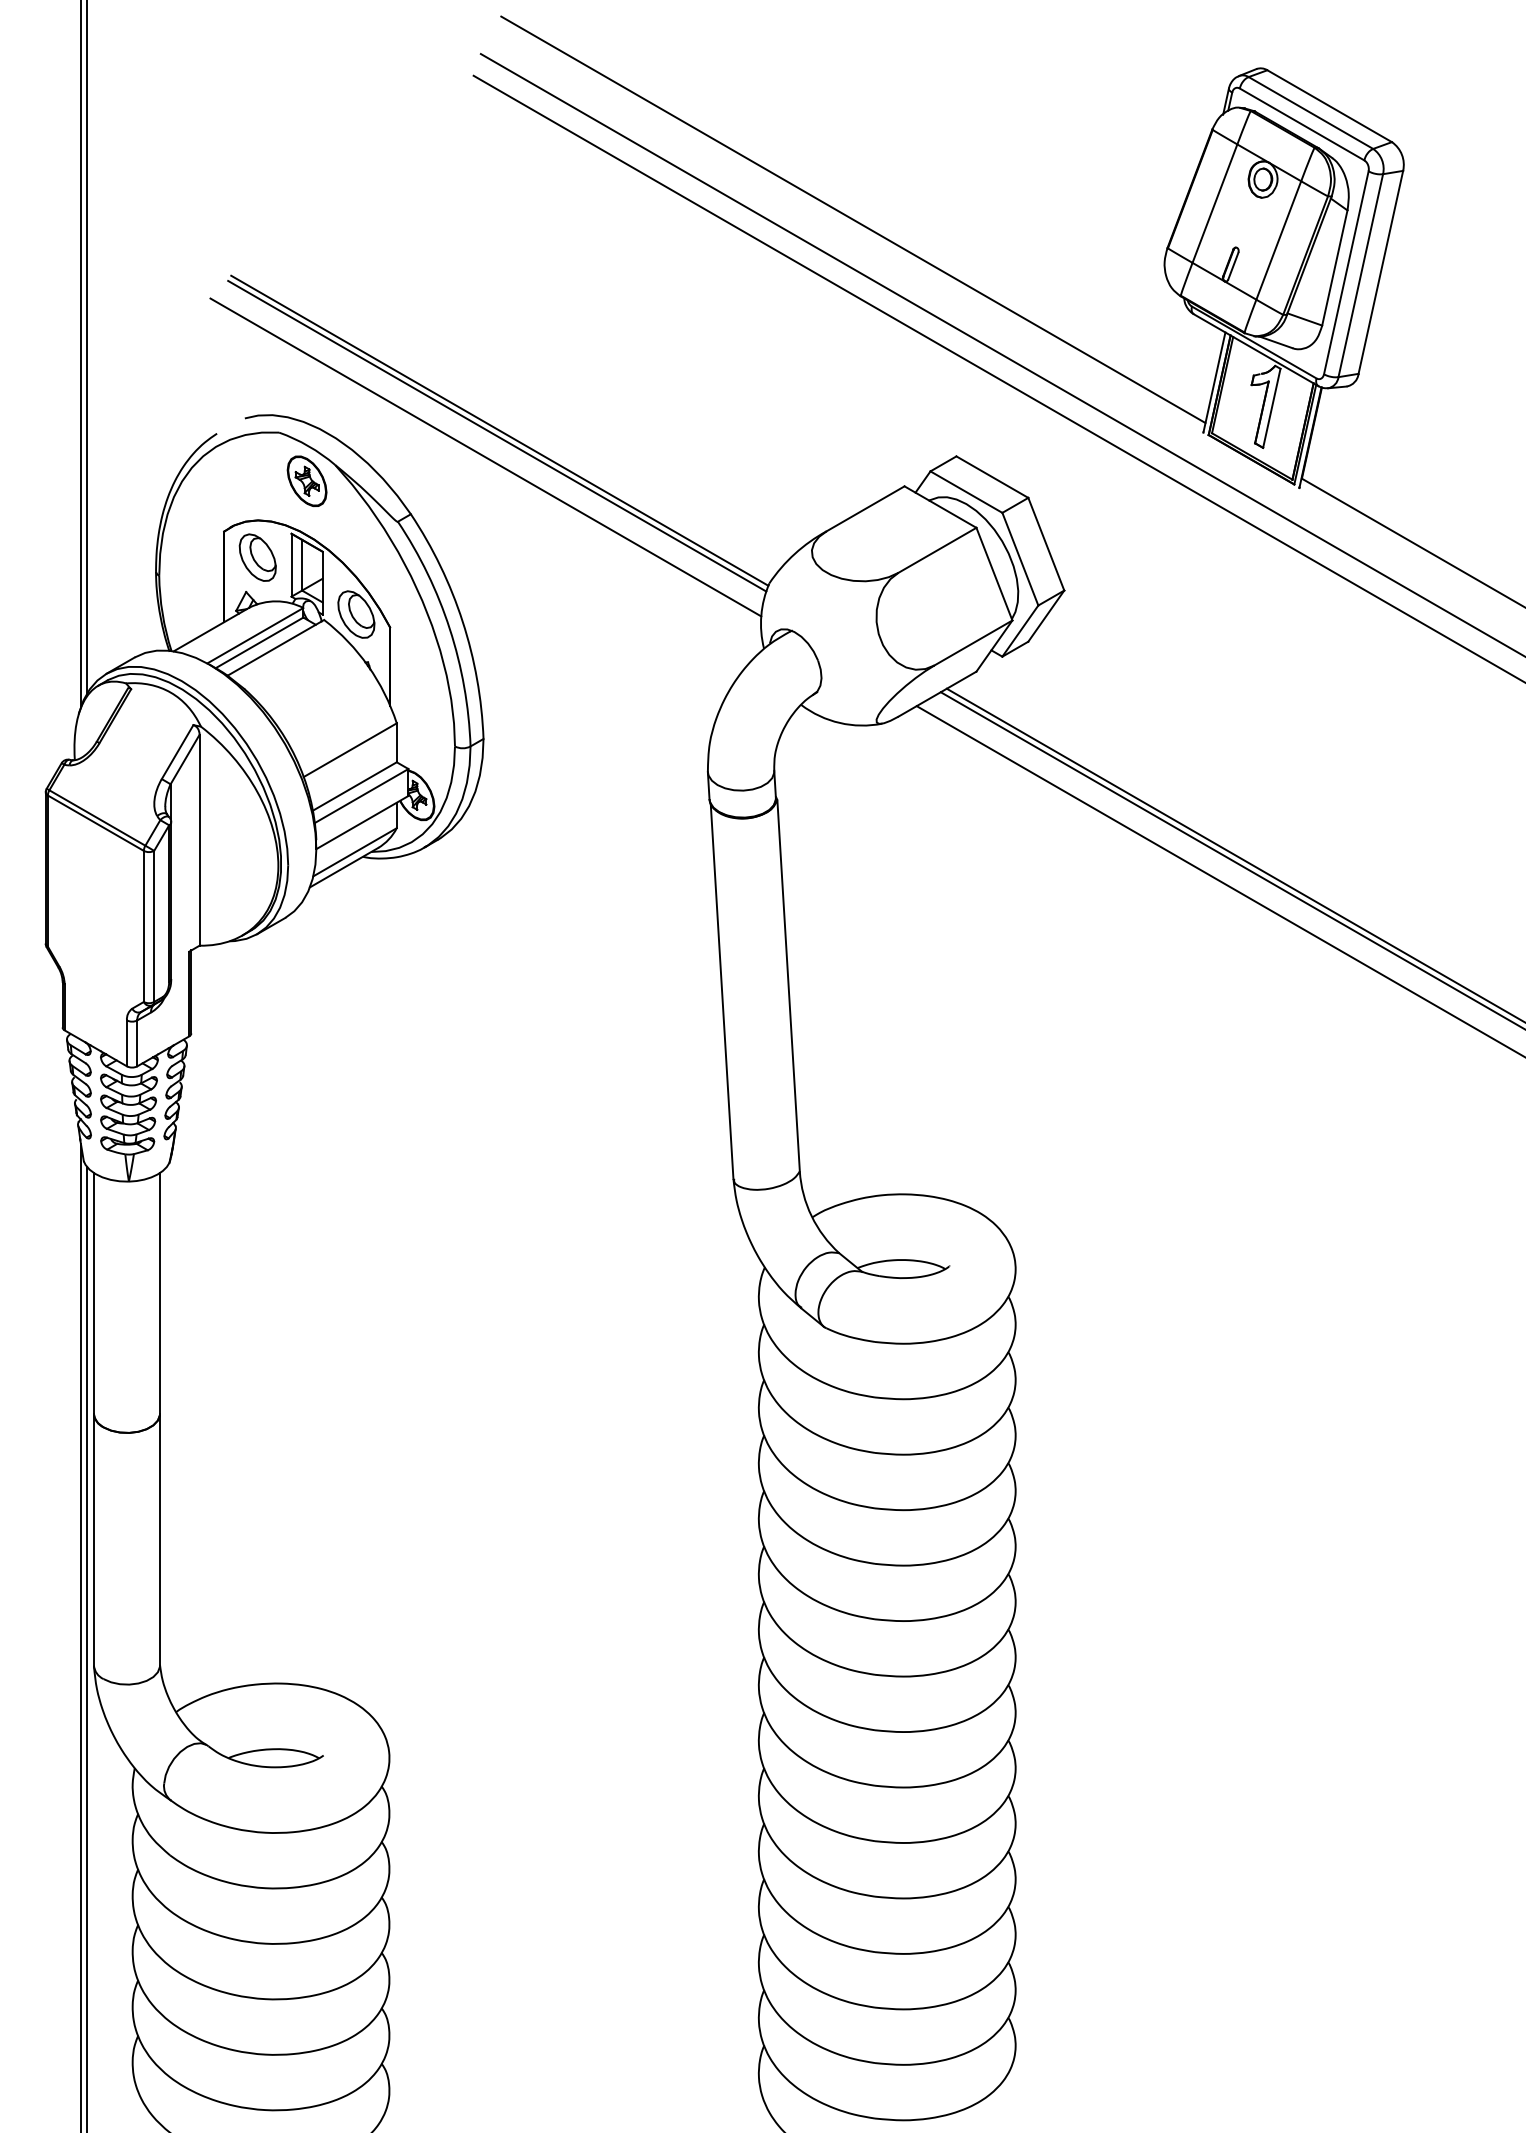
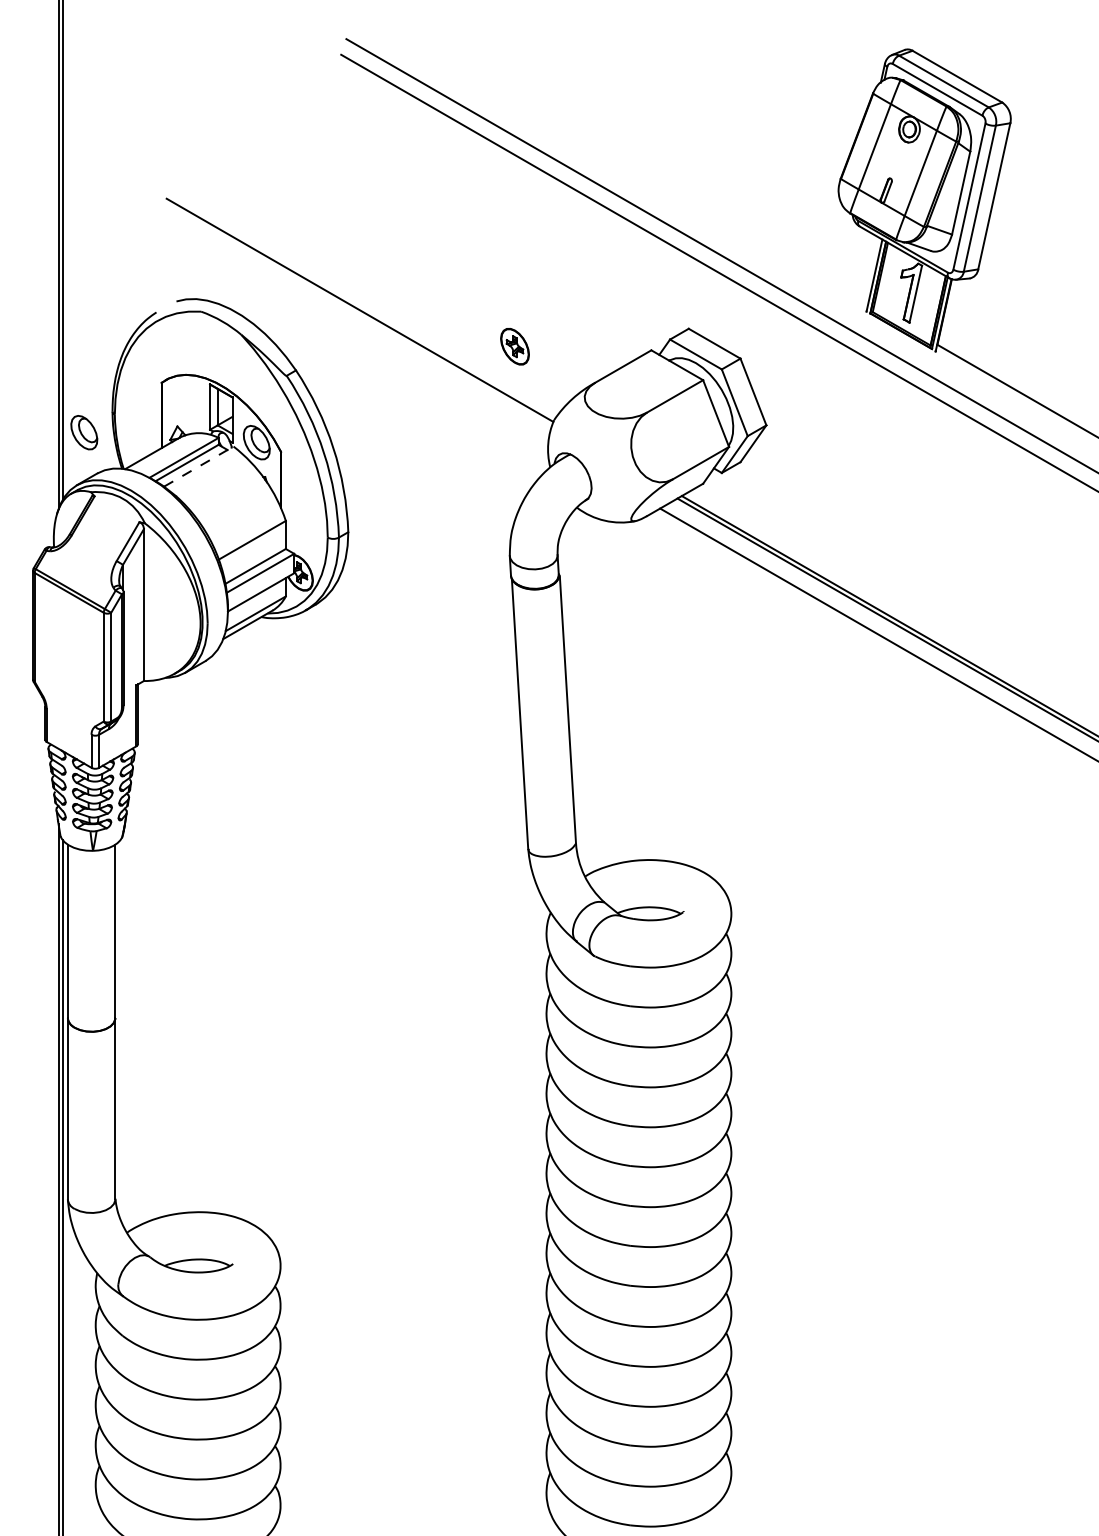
line: (853, 219) -> (614, 158), removed
line: (497, 435) -> (358, 313), removed
line: (485, 457) -> (349, 329), removed
part: (306, 481) -> (514, 346), moved
part: (257, 557) -> (84, 432), moved
line: (275, 647) -> (198, 466), solid -> dashed

